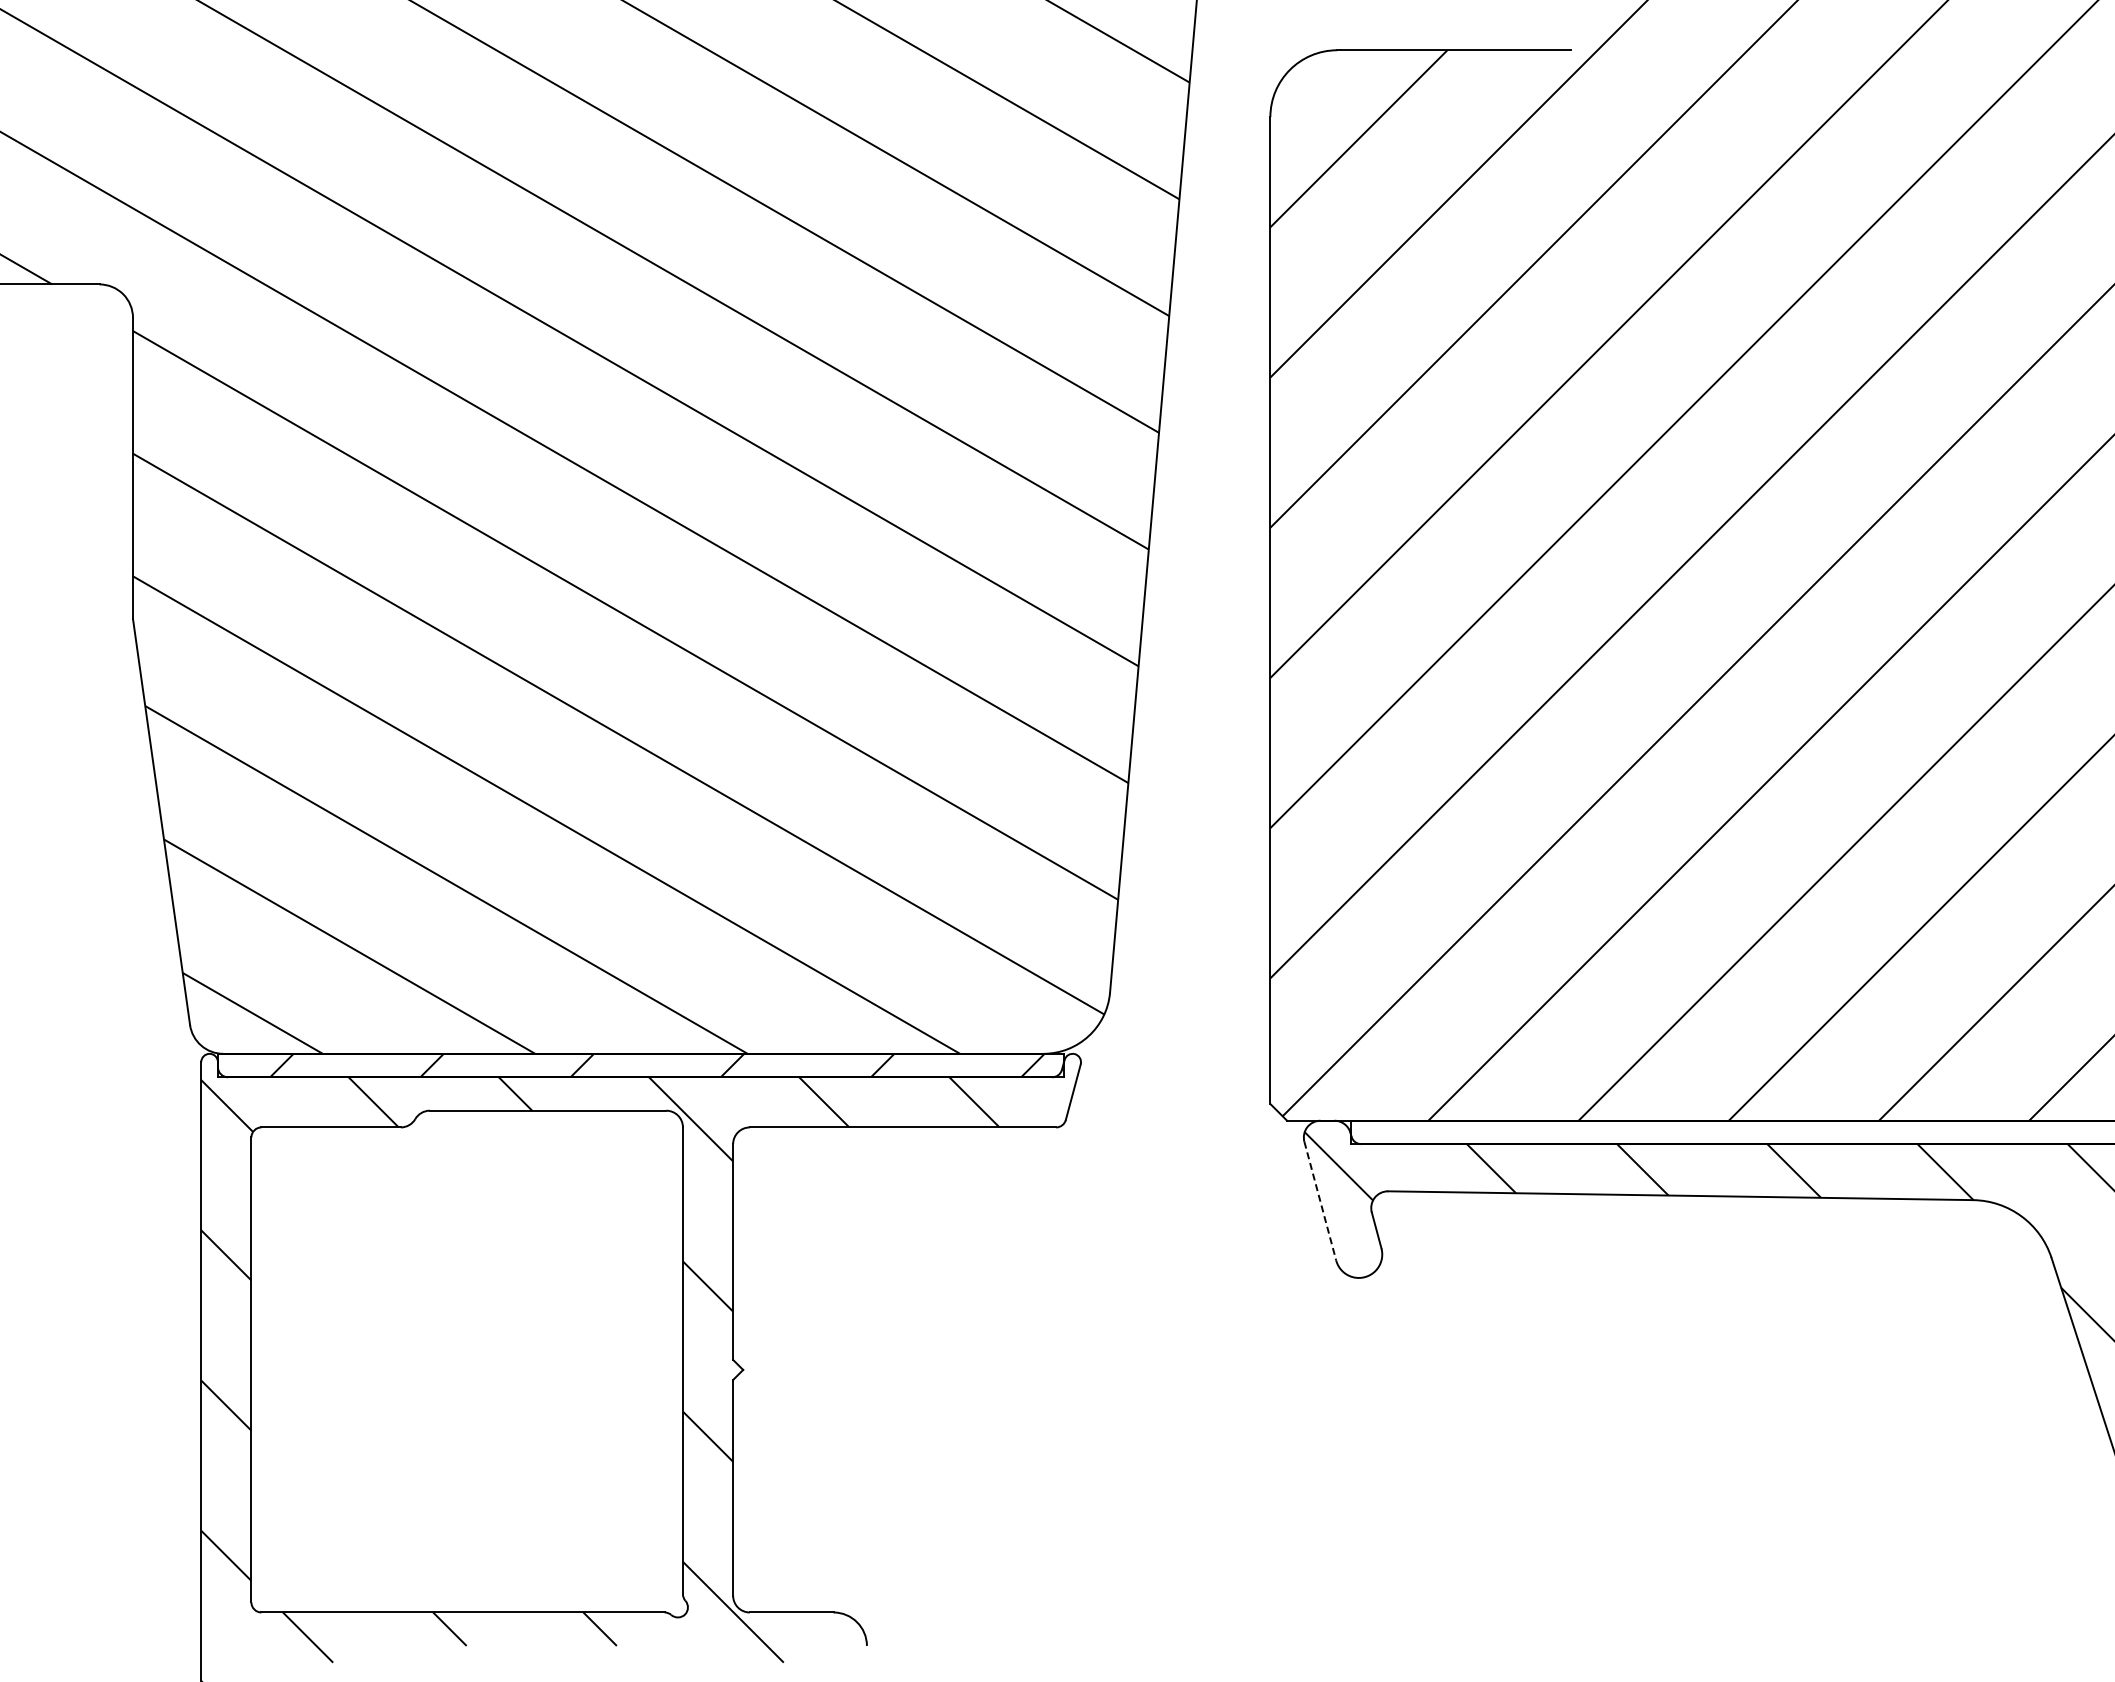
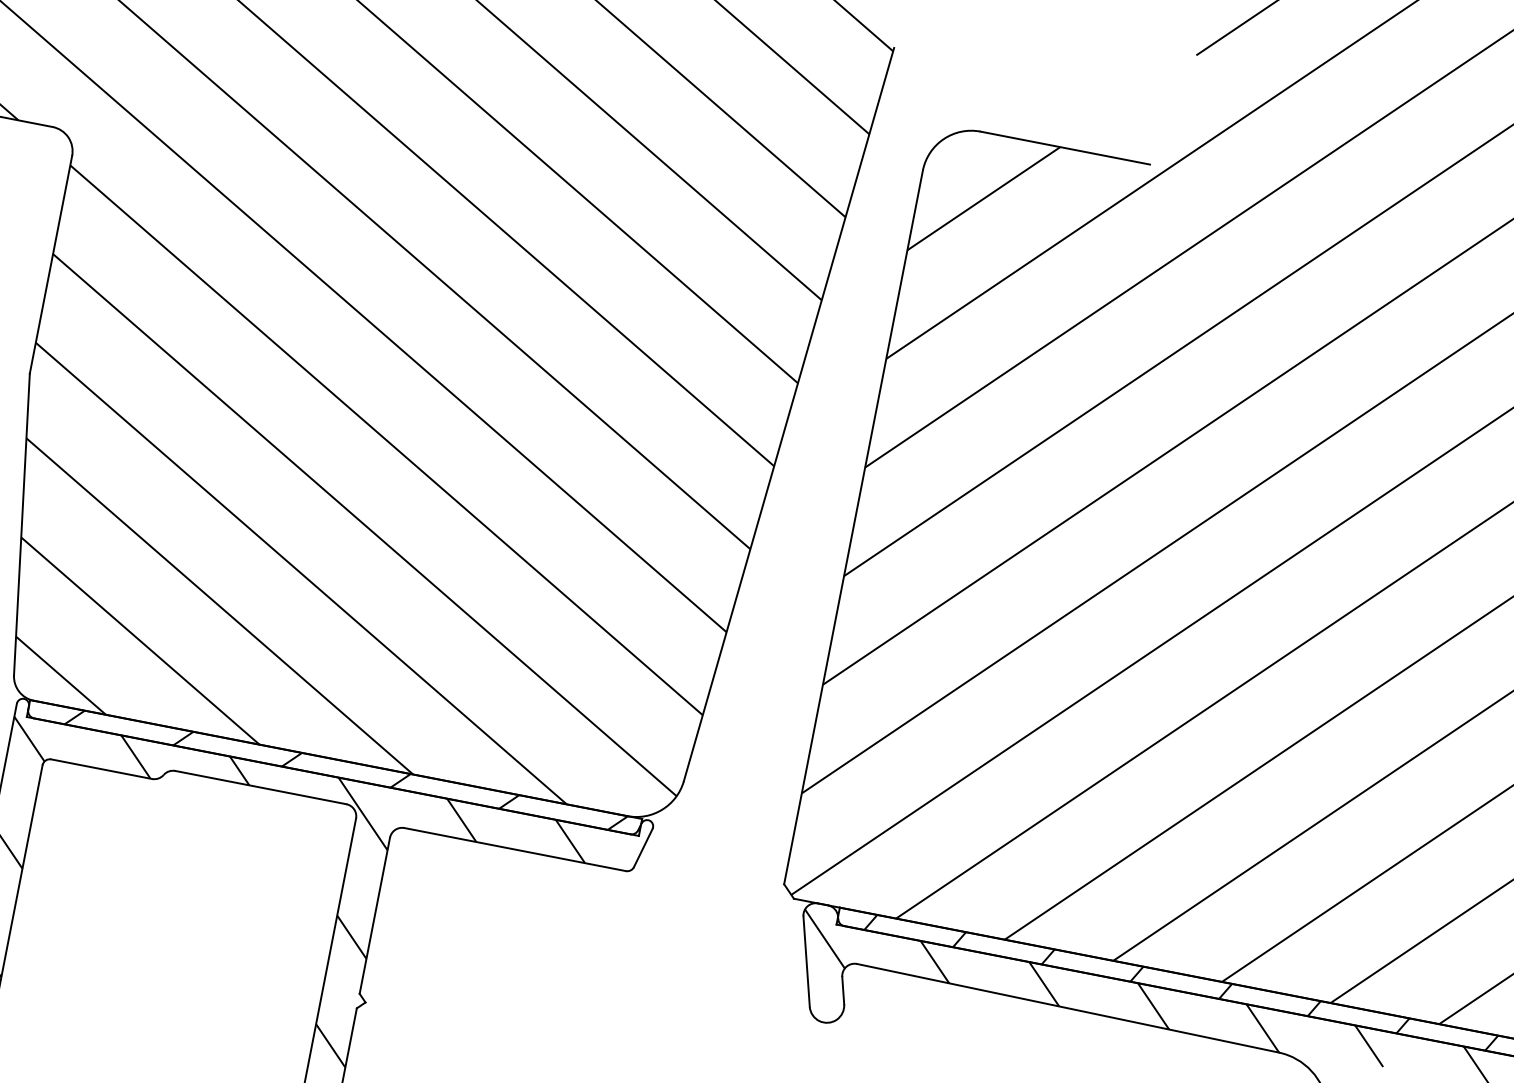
hatch: (1702, 1132) -> (1092, 965), added
line: (1320, 1201) -> (806, 961), dashed -> solid

